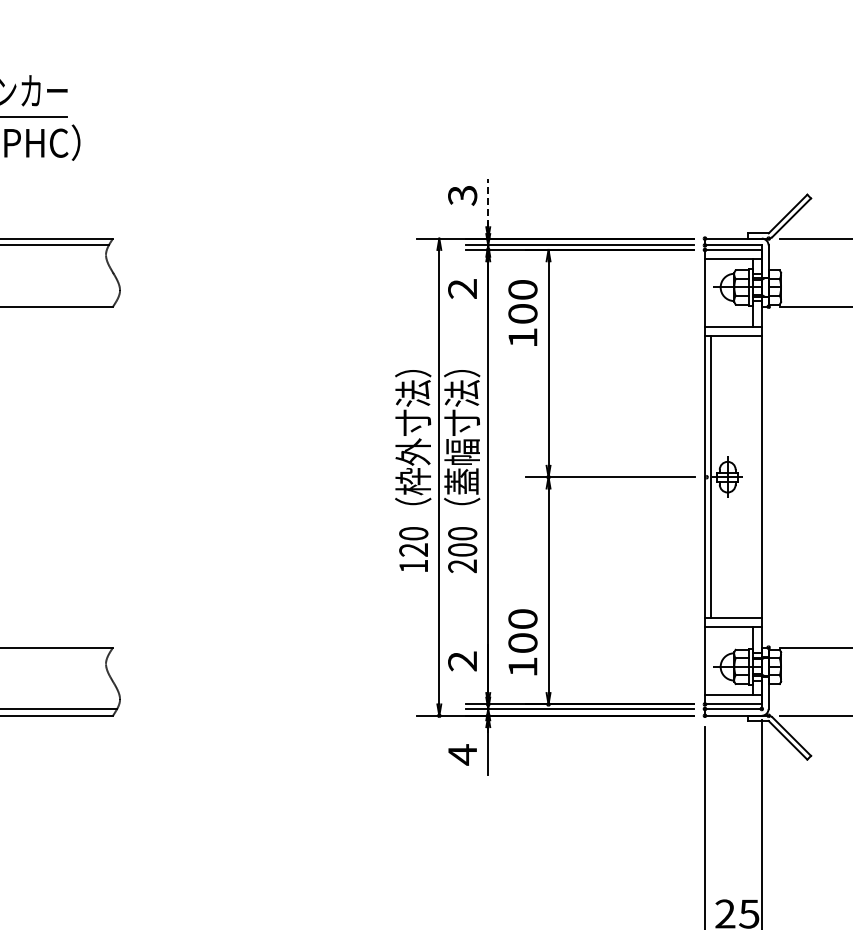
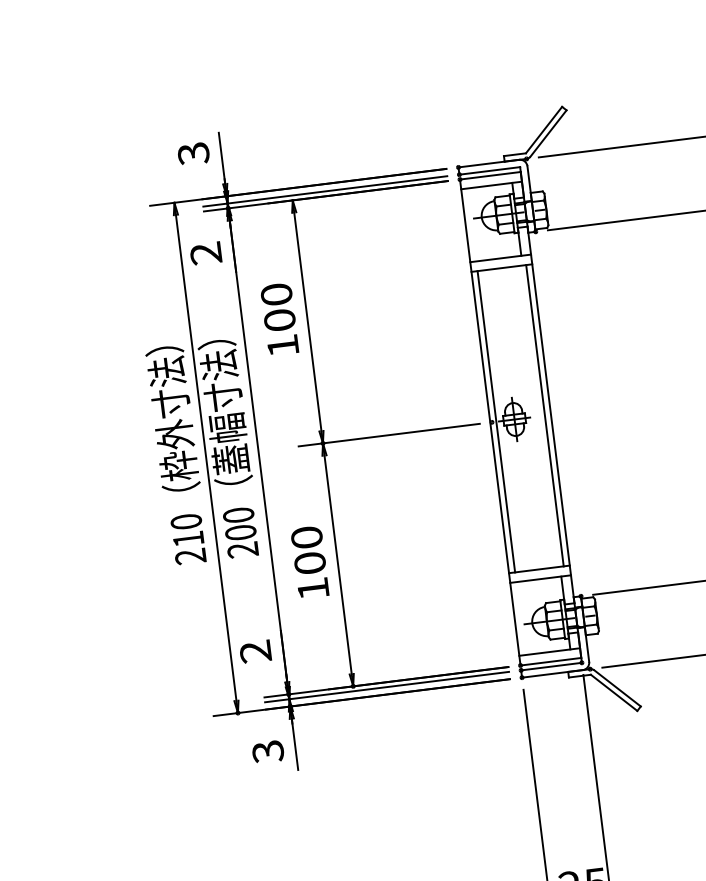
line: (488, 203) -> (222, 158), dashed -> solid
text: (522, 312) -> (279, 318), moved
line: (756, 477) -> (545, 416), added
text: (413, 558) -> (189, 548), 120 -> 210
text: (522, 642) -> (309, 562), moved
text: (462, 754) -> (267, 751), 4 -> 3

